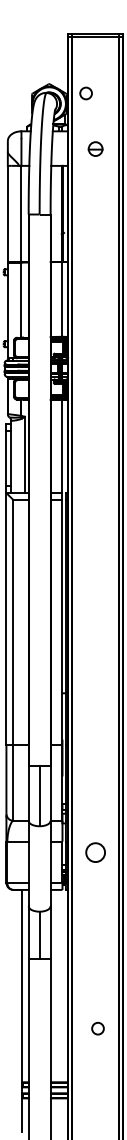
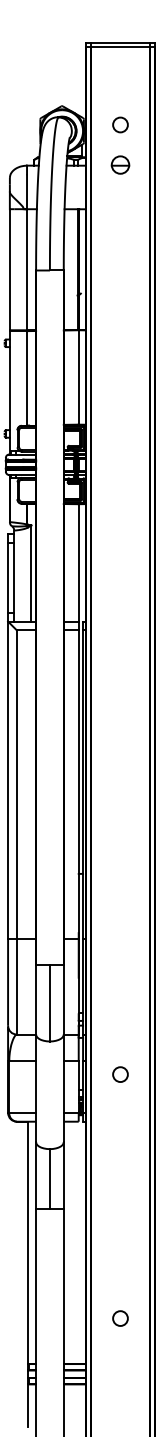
circle: (86, 93) -> (120, 124), moved
part: (95, 148) -> (120, 164), moved
circle: (95, 852) -> (120, 1074), size x0.62
circle: (98, 1028) -> (120, 1318), moved

